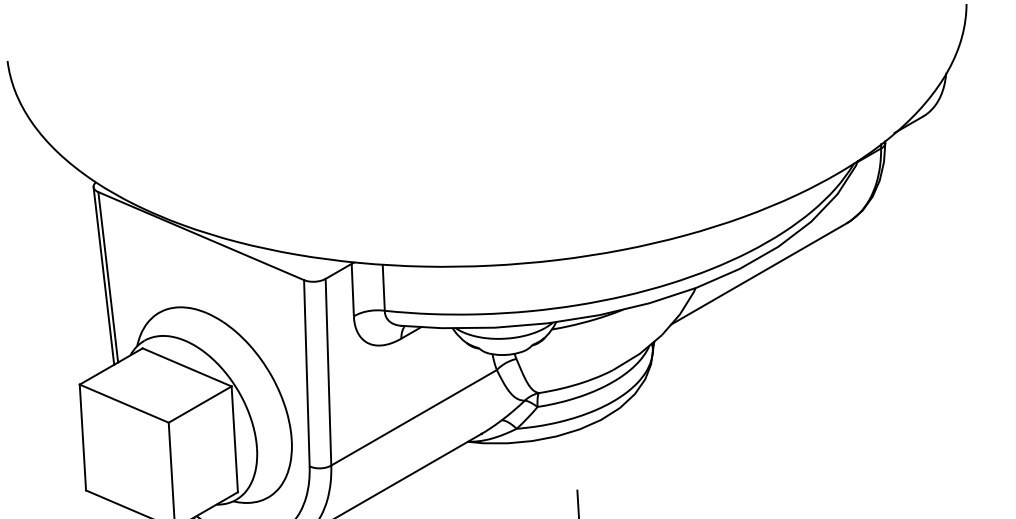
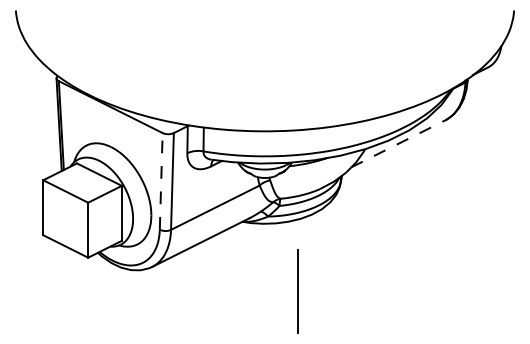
line: (759, 273) -> (398, 143), solid -> dashed
line: (307, 371) -> (161, 180), solid -> dashed

